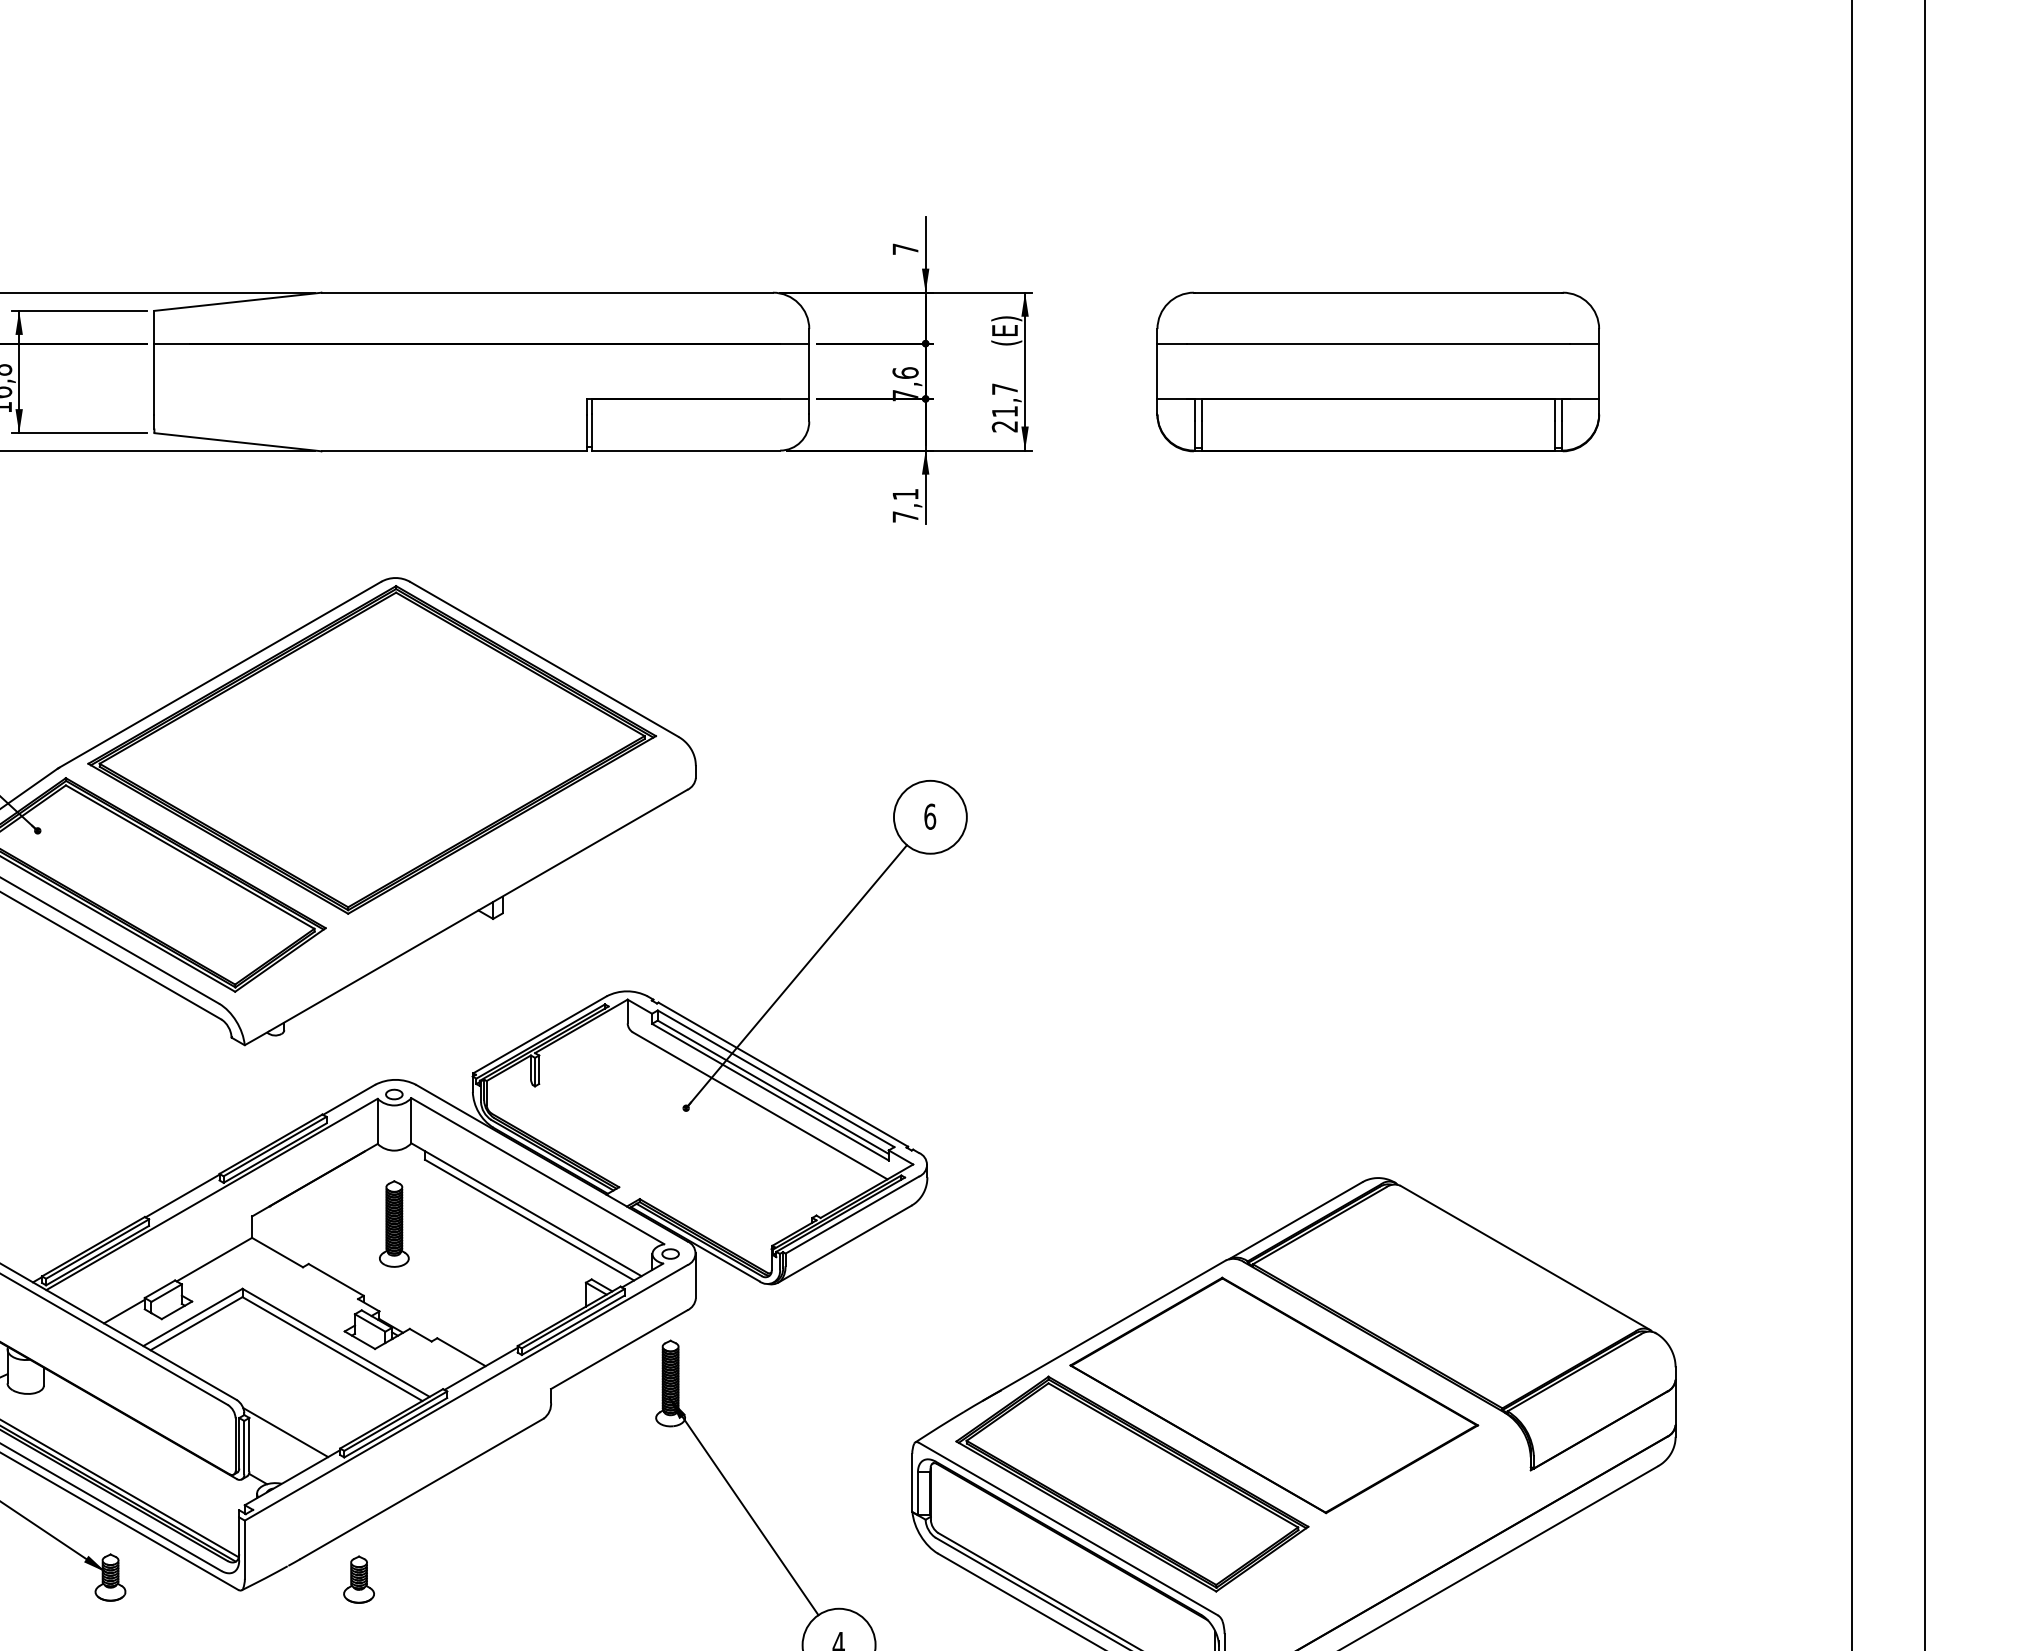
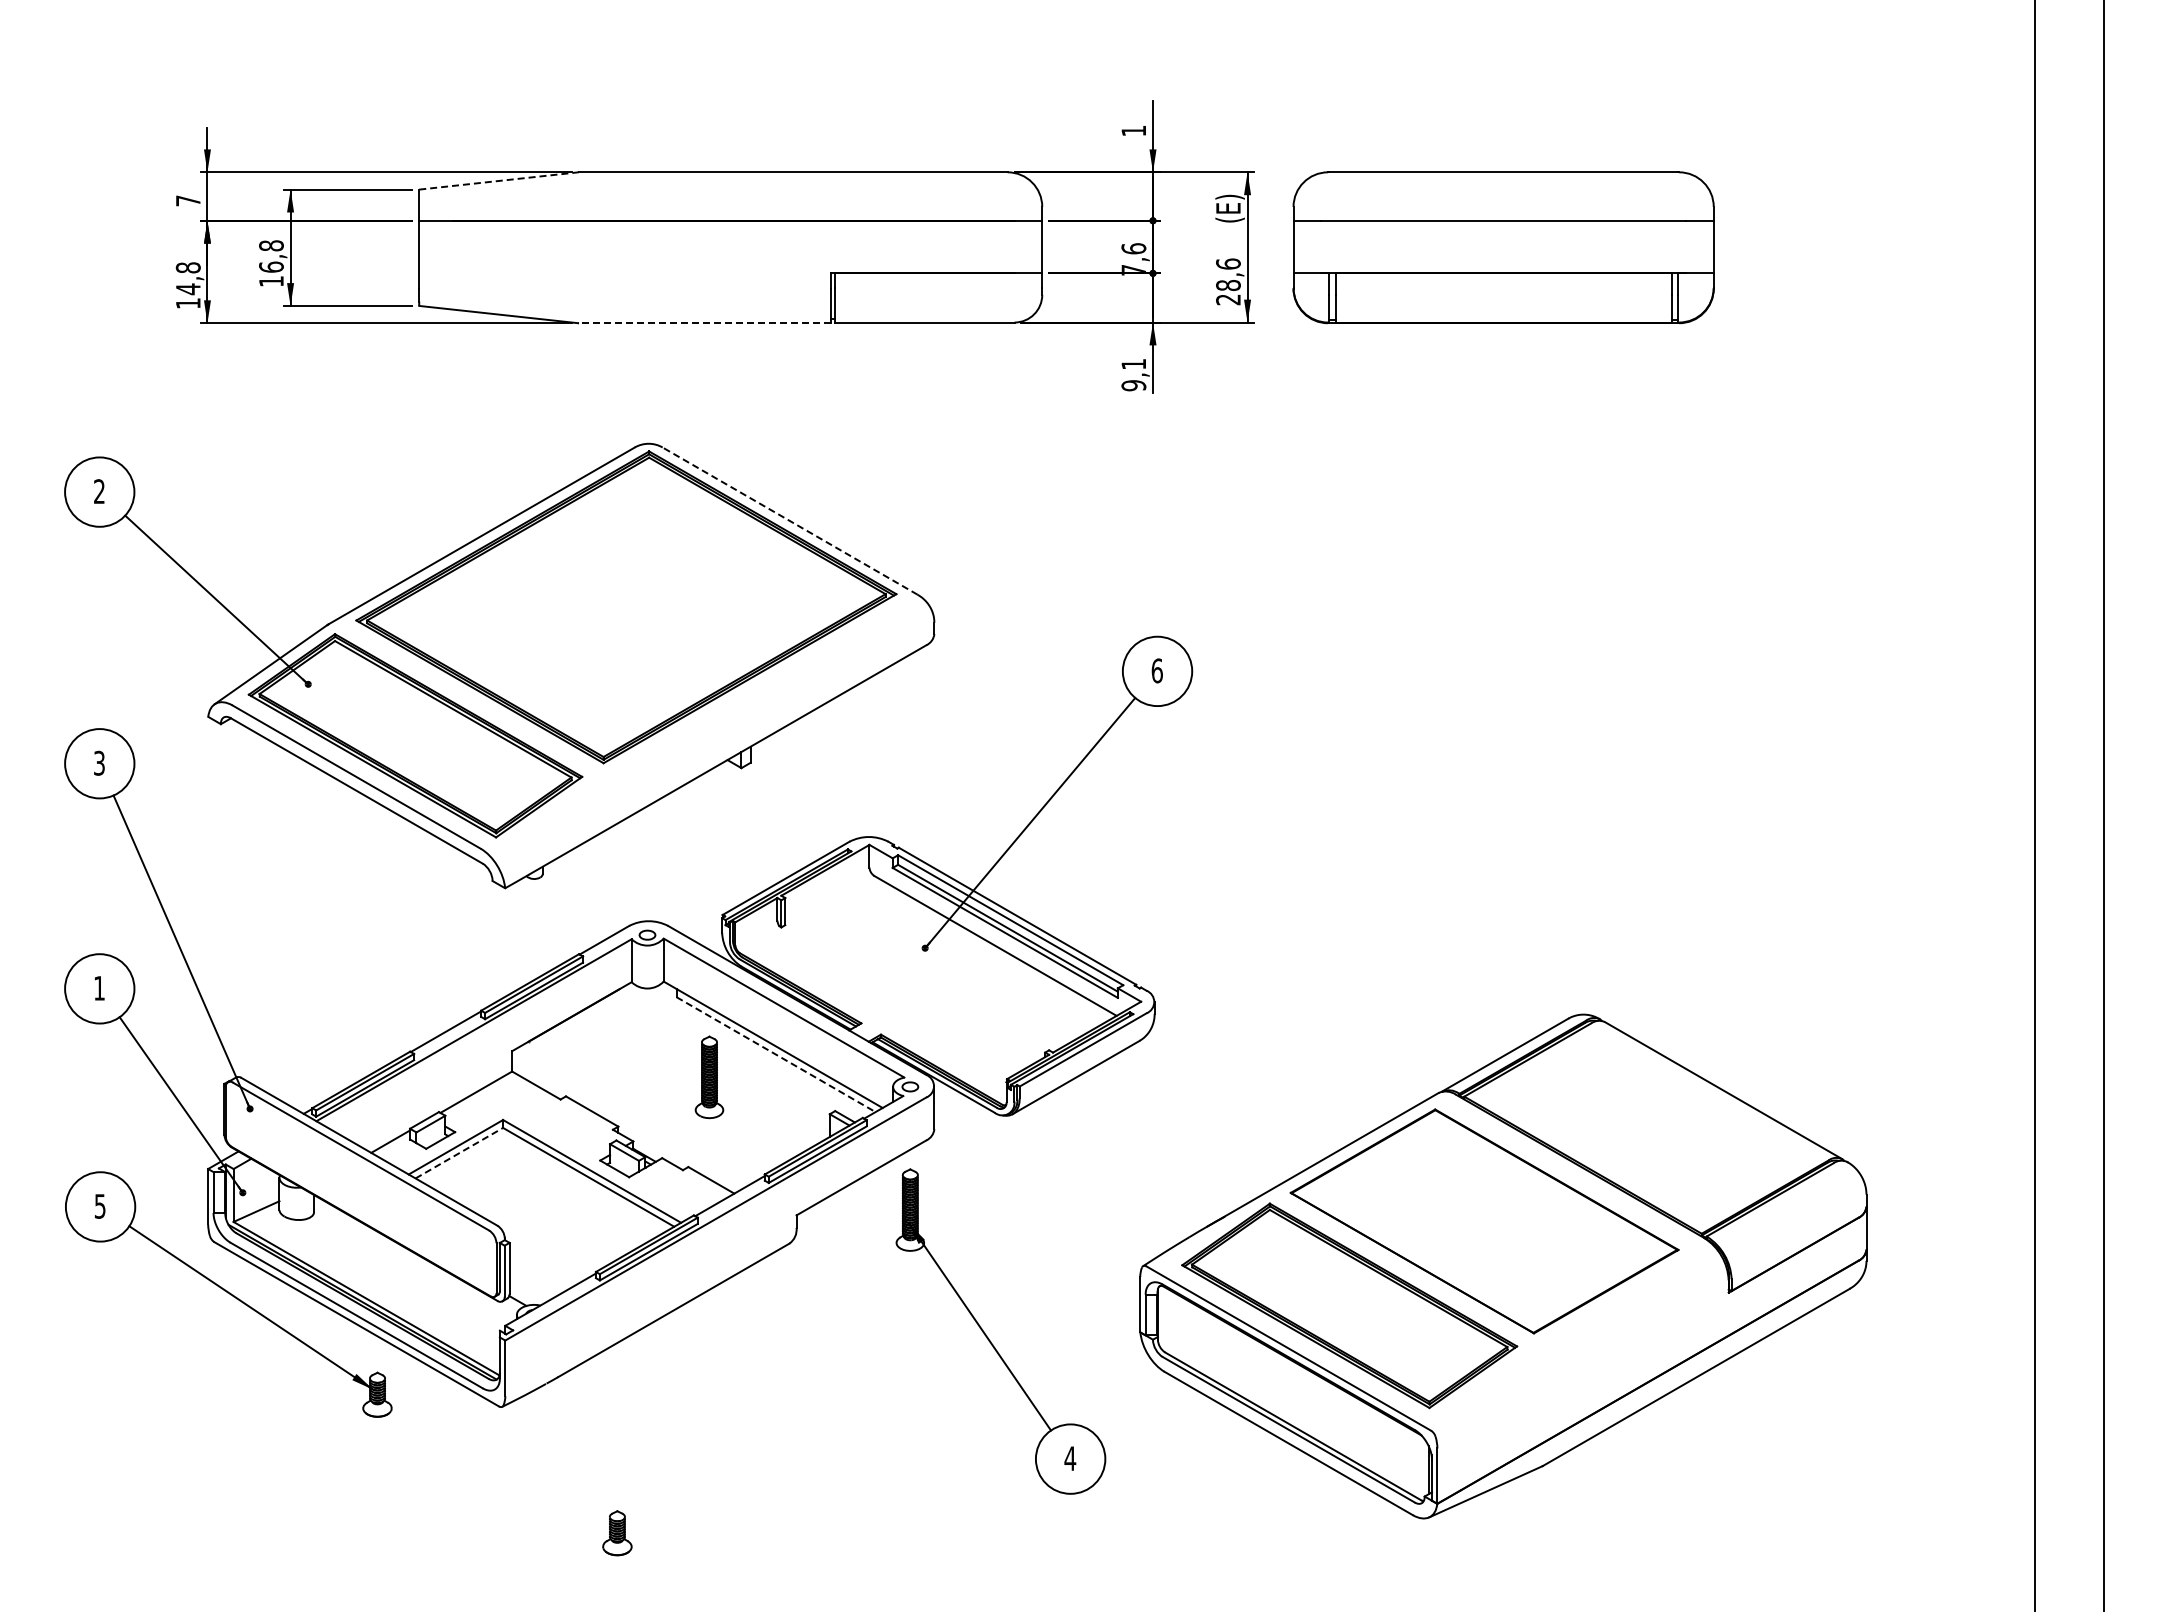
text: (905, 248) -> (1133, 130), 7 -> 1
line: (237, 302) -> (498, 181), solid -> dashed
part: (1378, 371) -> (1503, 247), moved
text: (1005, 400) -> (1228, 274), 21,7 -> 28,6
line: (454, 451) -> (704, 323), solid -> dashed
text: (905, 516) -> (1133, 385), 7,1 -> 9,1
line: (543, 658) -> (789, 520), solid -> dashed
line: (529, 1219) -> (776, 1054), solid -> dashed
part: (394, 1224) -> (709, 1077), moved
line: (196, 1324) -> (459, 1153), solid -> dashed
line: (285, 1432) -> (543, 1256), removed
part: (358, 1579) -> (613, 1396), removed

